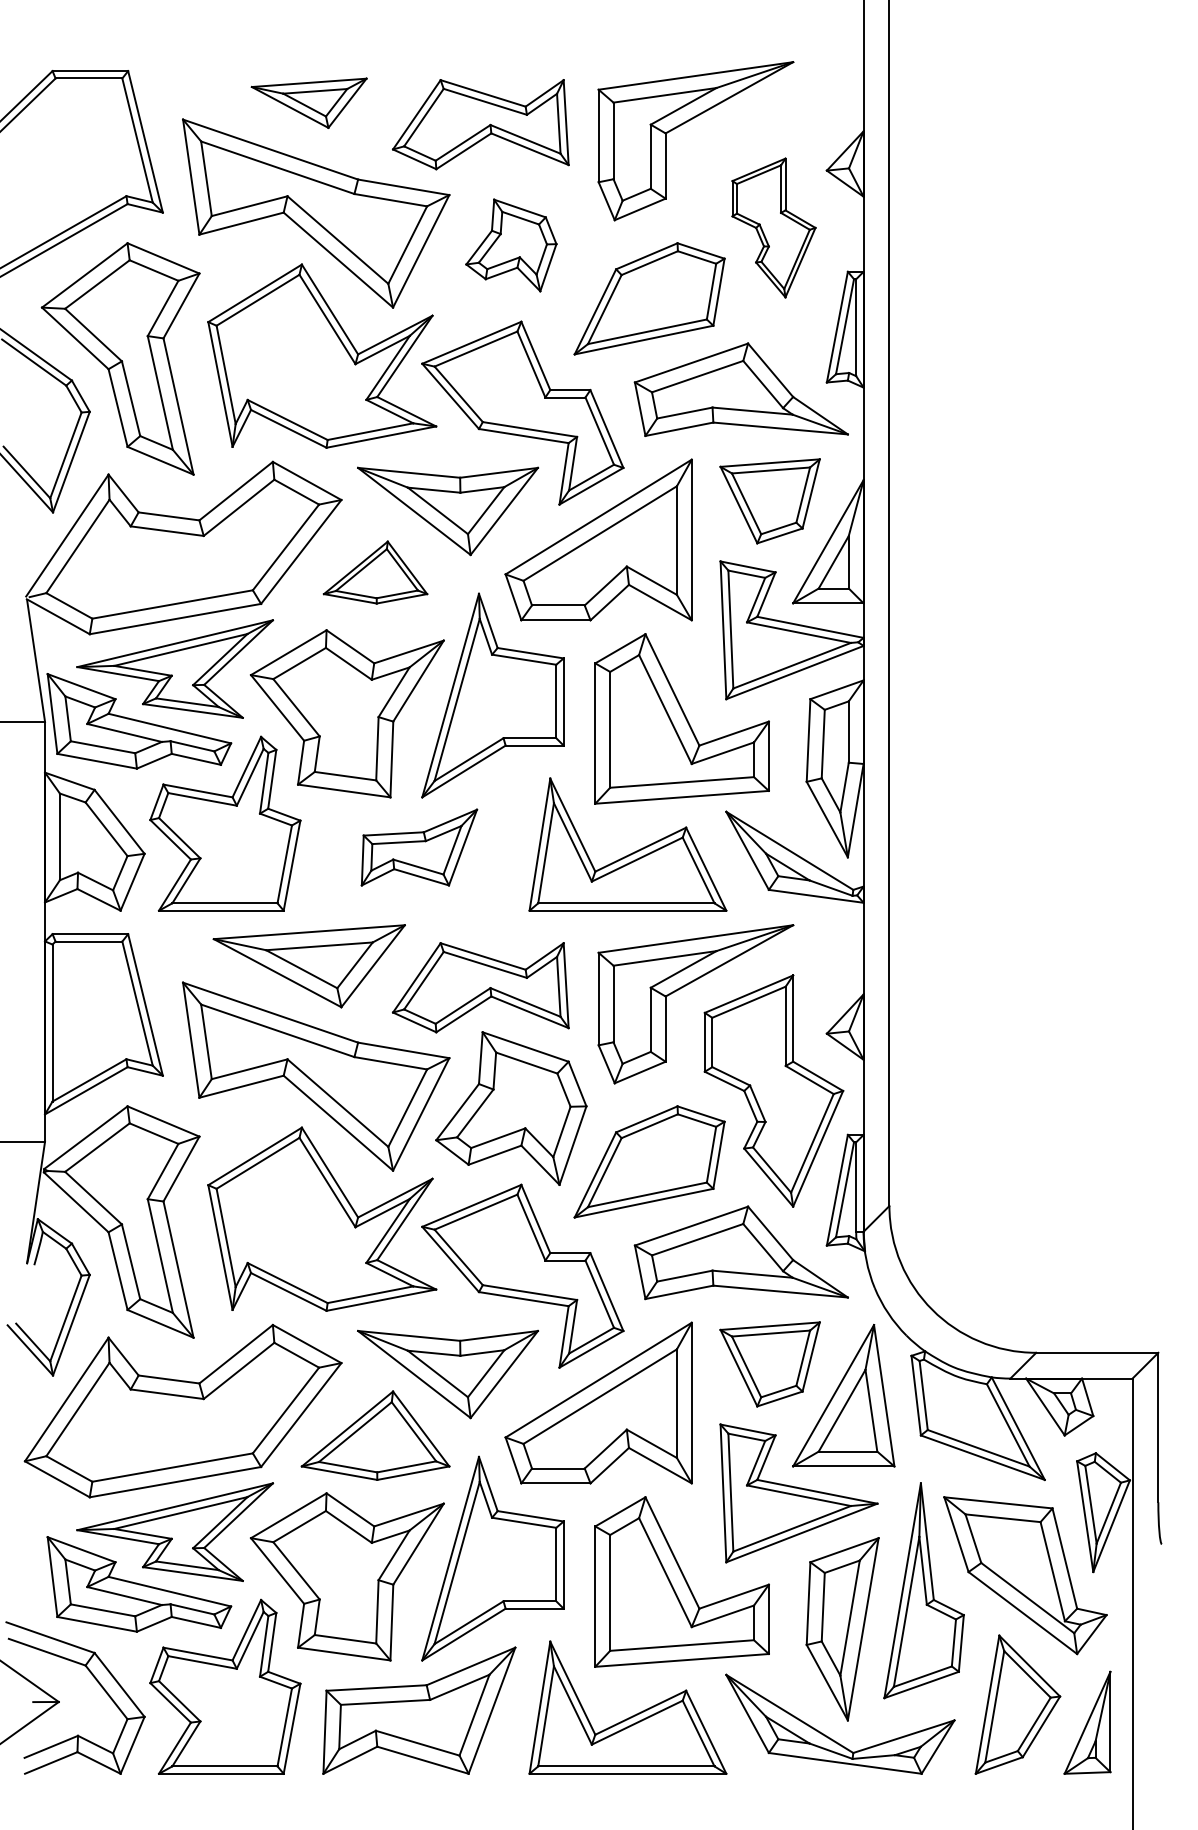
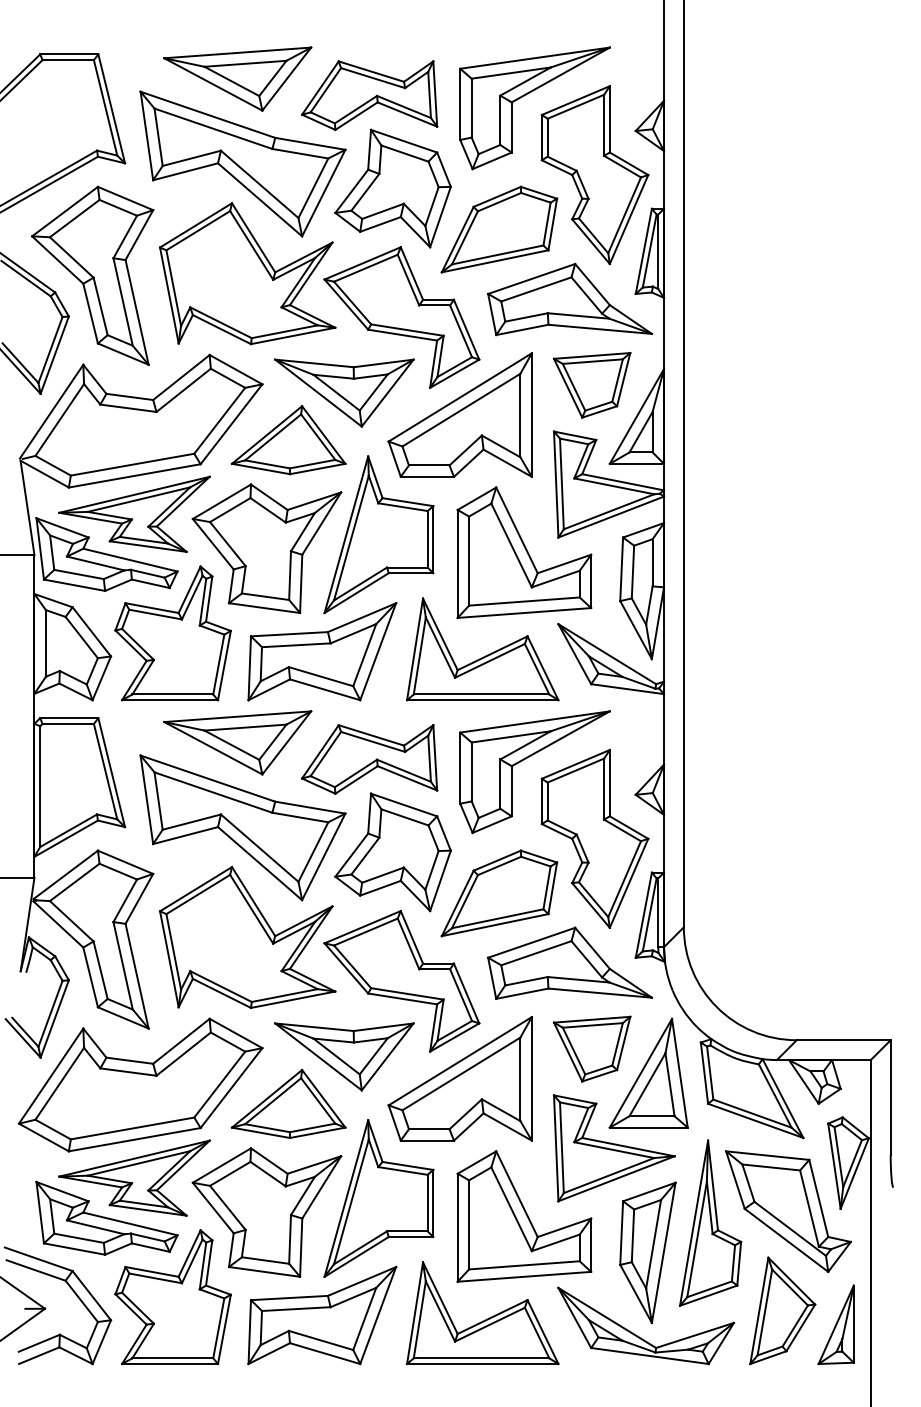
part: (308, 103) -> (237, 79), size x1.67
part: (773, 227) -> (594, 174), size x1.67
part: (511, 245) -> (393, 188), size x1.67
part: (375, 572) -> (288, 440), size x1.43
part: (419, 847) -> (322, 651), size x1.67

